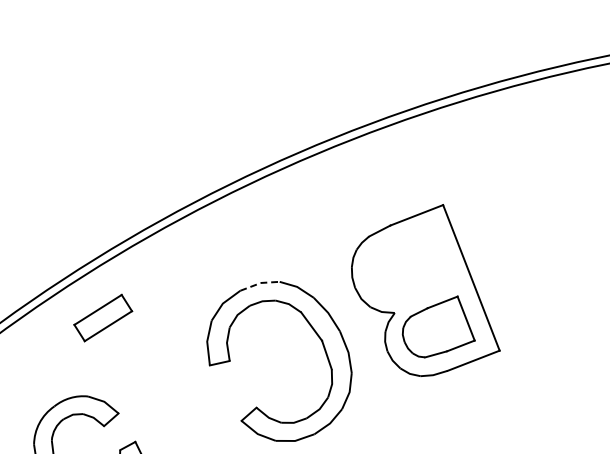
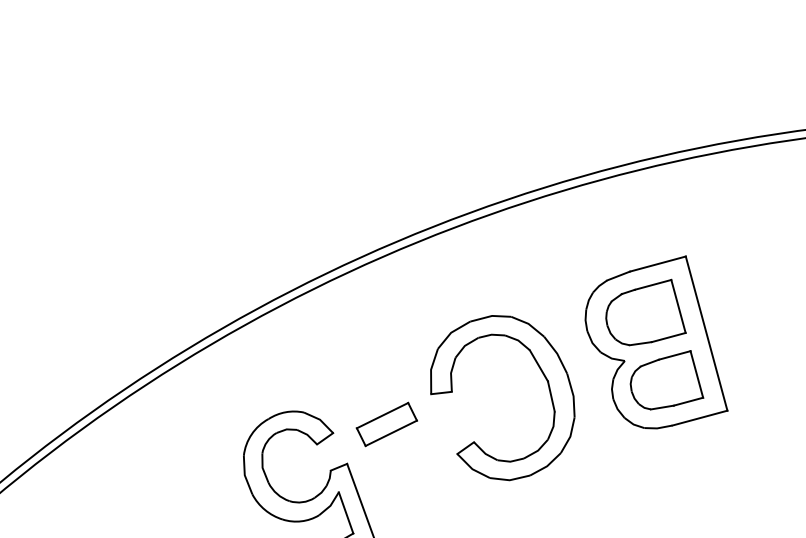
part: (409, 263) -> (645, 312), added
line: (260, 283) -> (491, 316), dashed -> solid
part: (102, 318) -> (386, 424), moved

